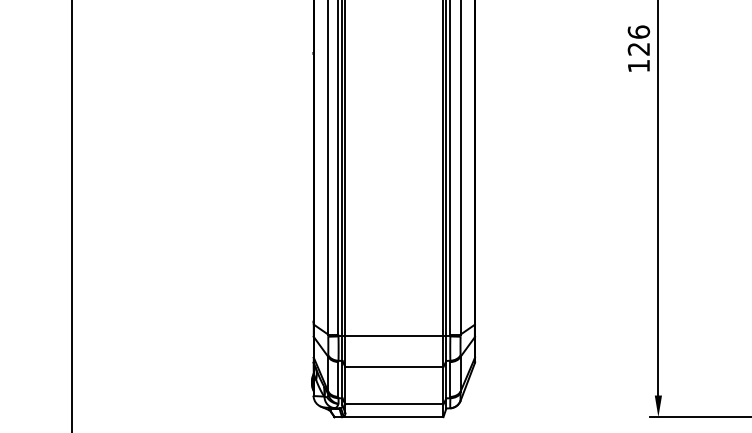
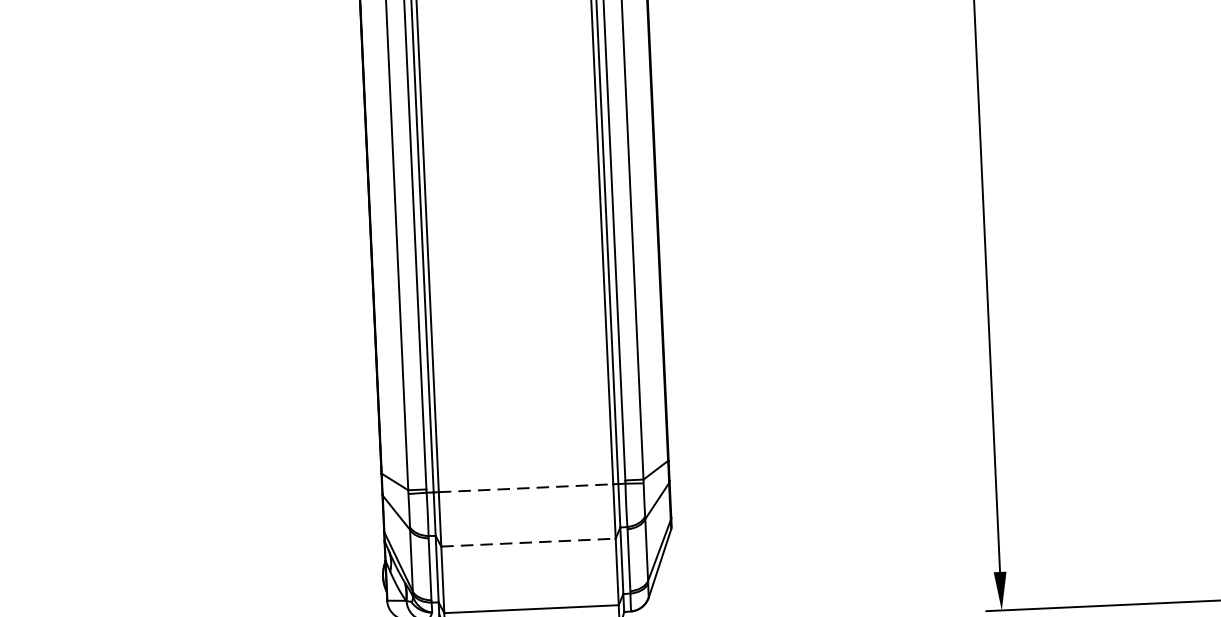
line: (394, 336) -> (526, 488), solid -> dashed
line: (394, 367) -> (528, 543), solid -> dashed

